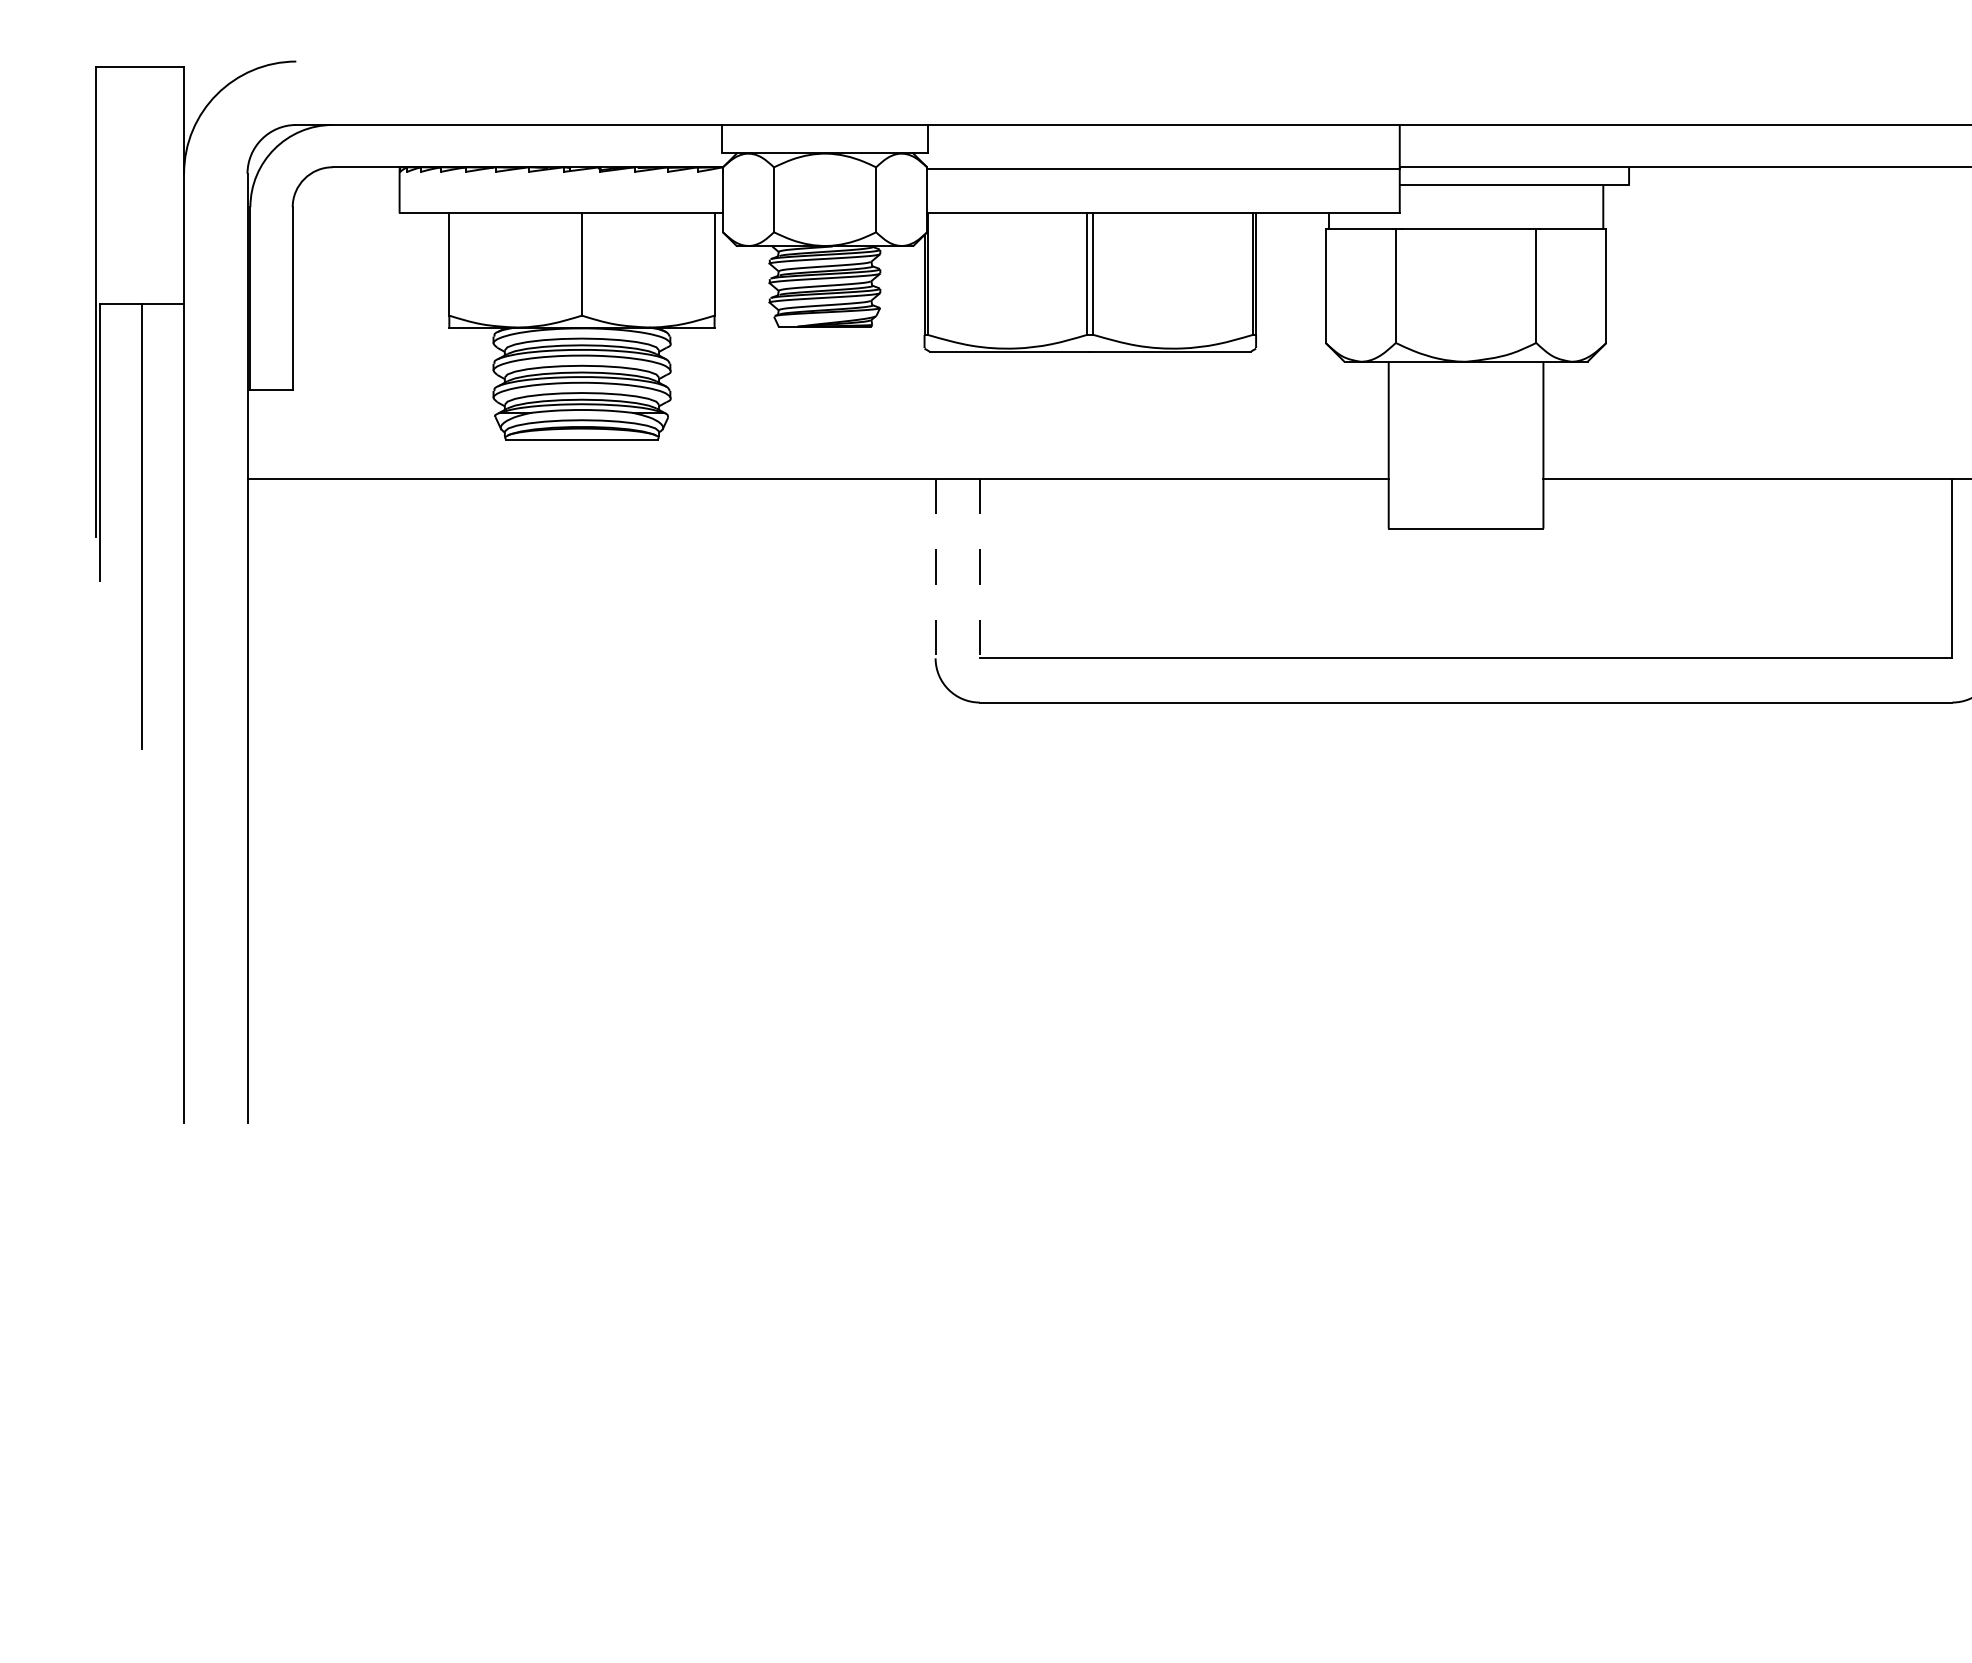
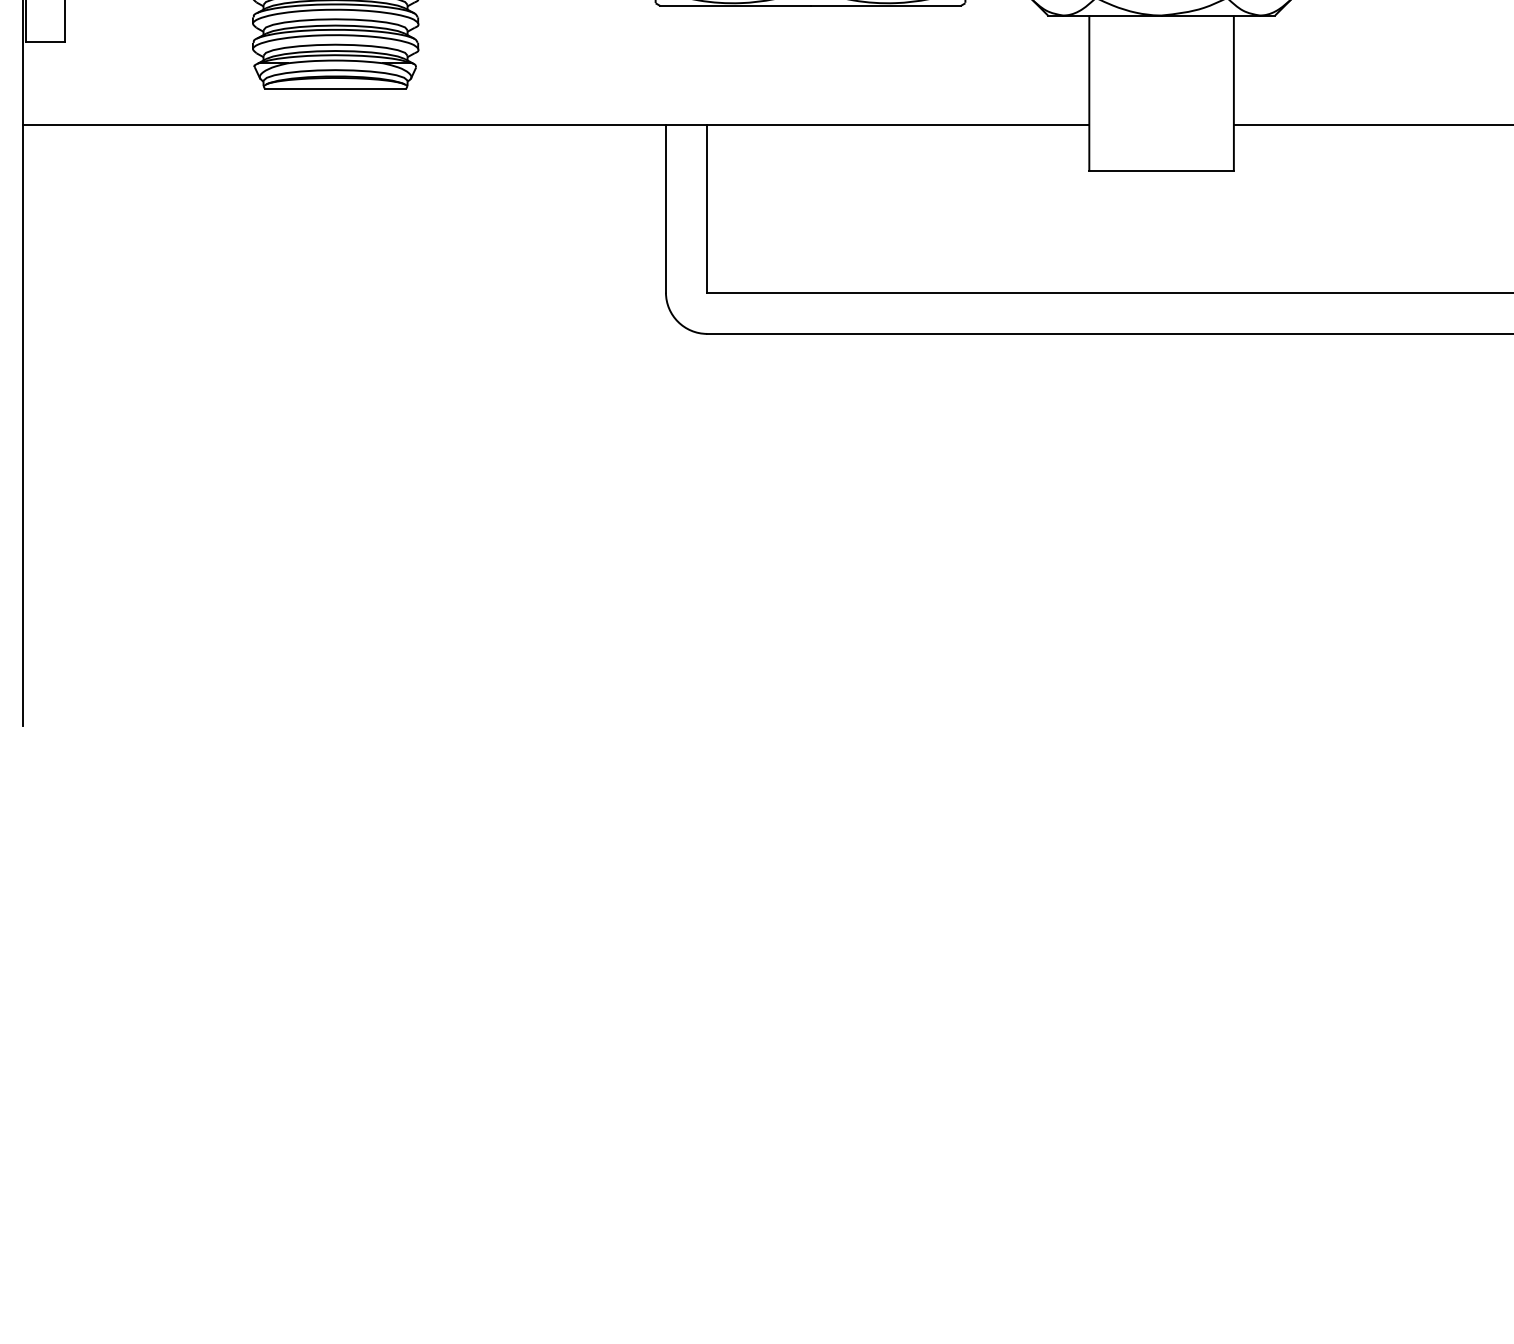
line: (935, 568) -> (665, 208), dashed -> solid
line: (979, 568) -> (706, 208), dashed -> solid

